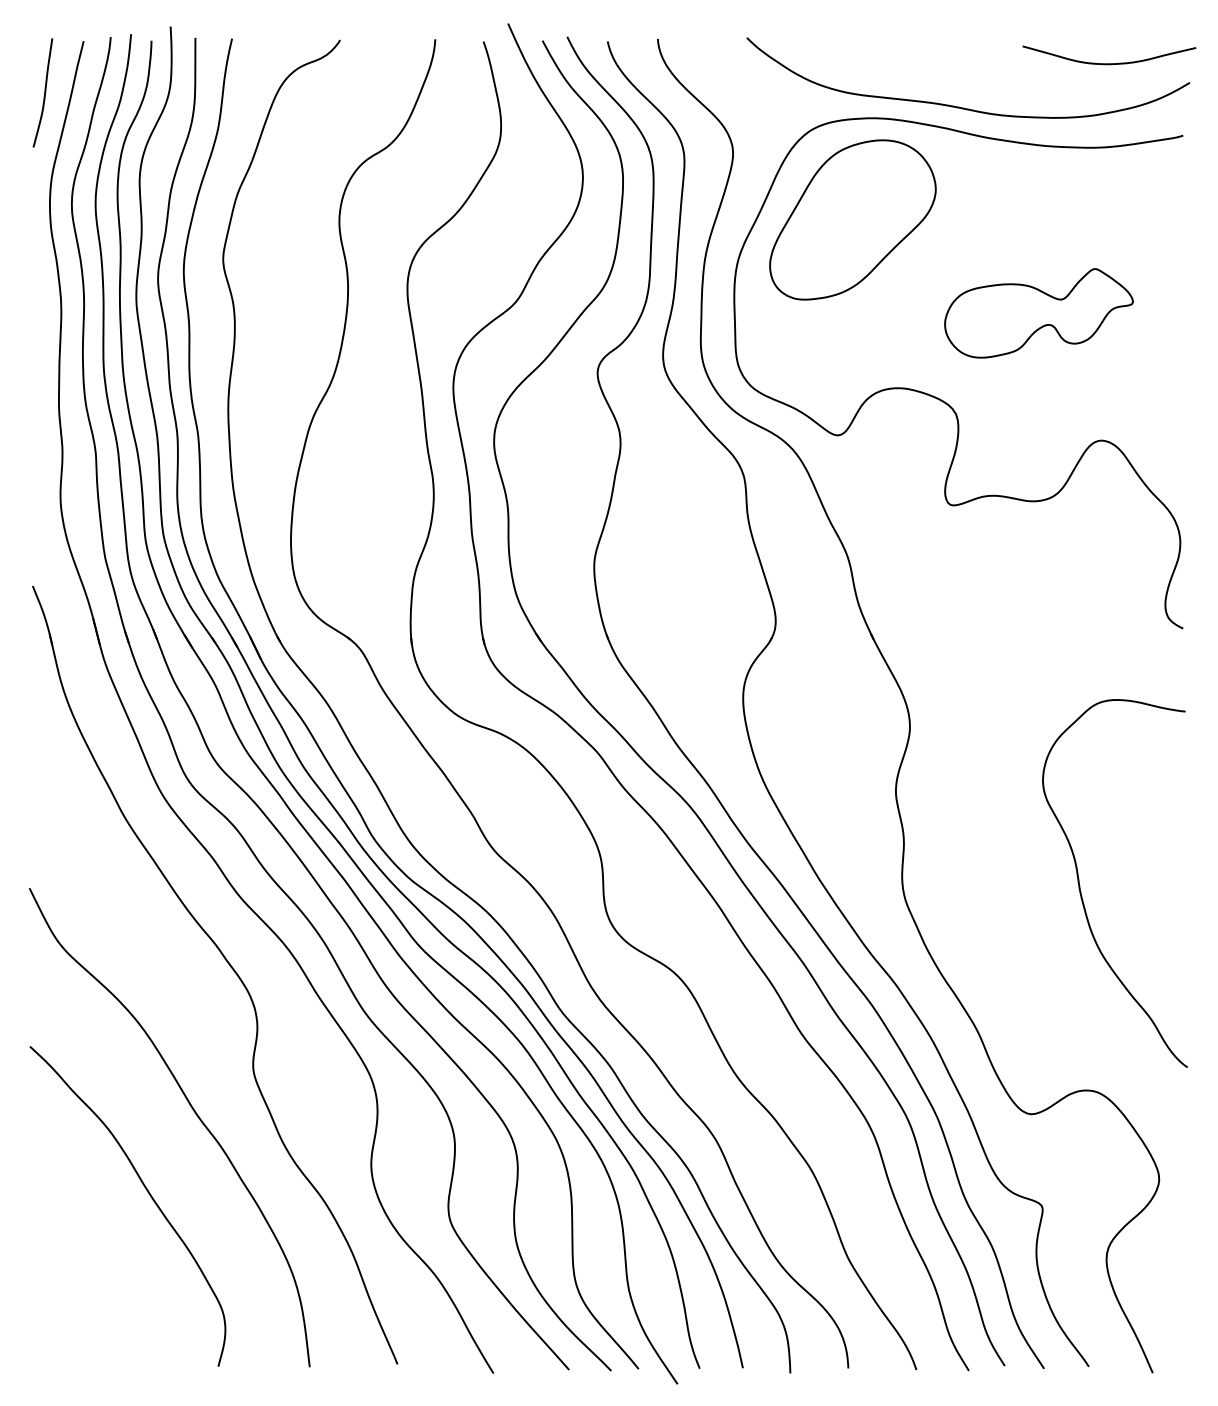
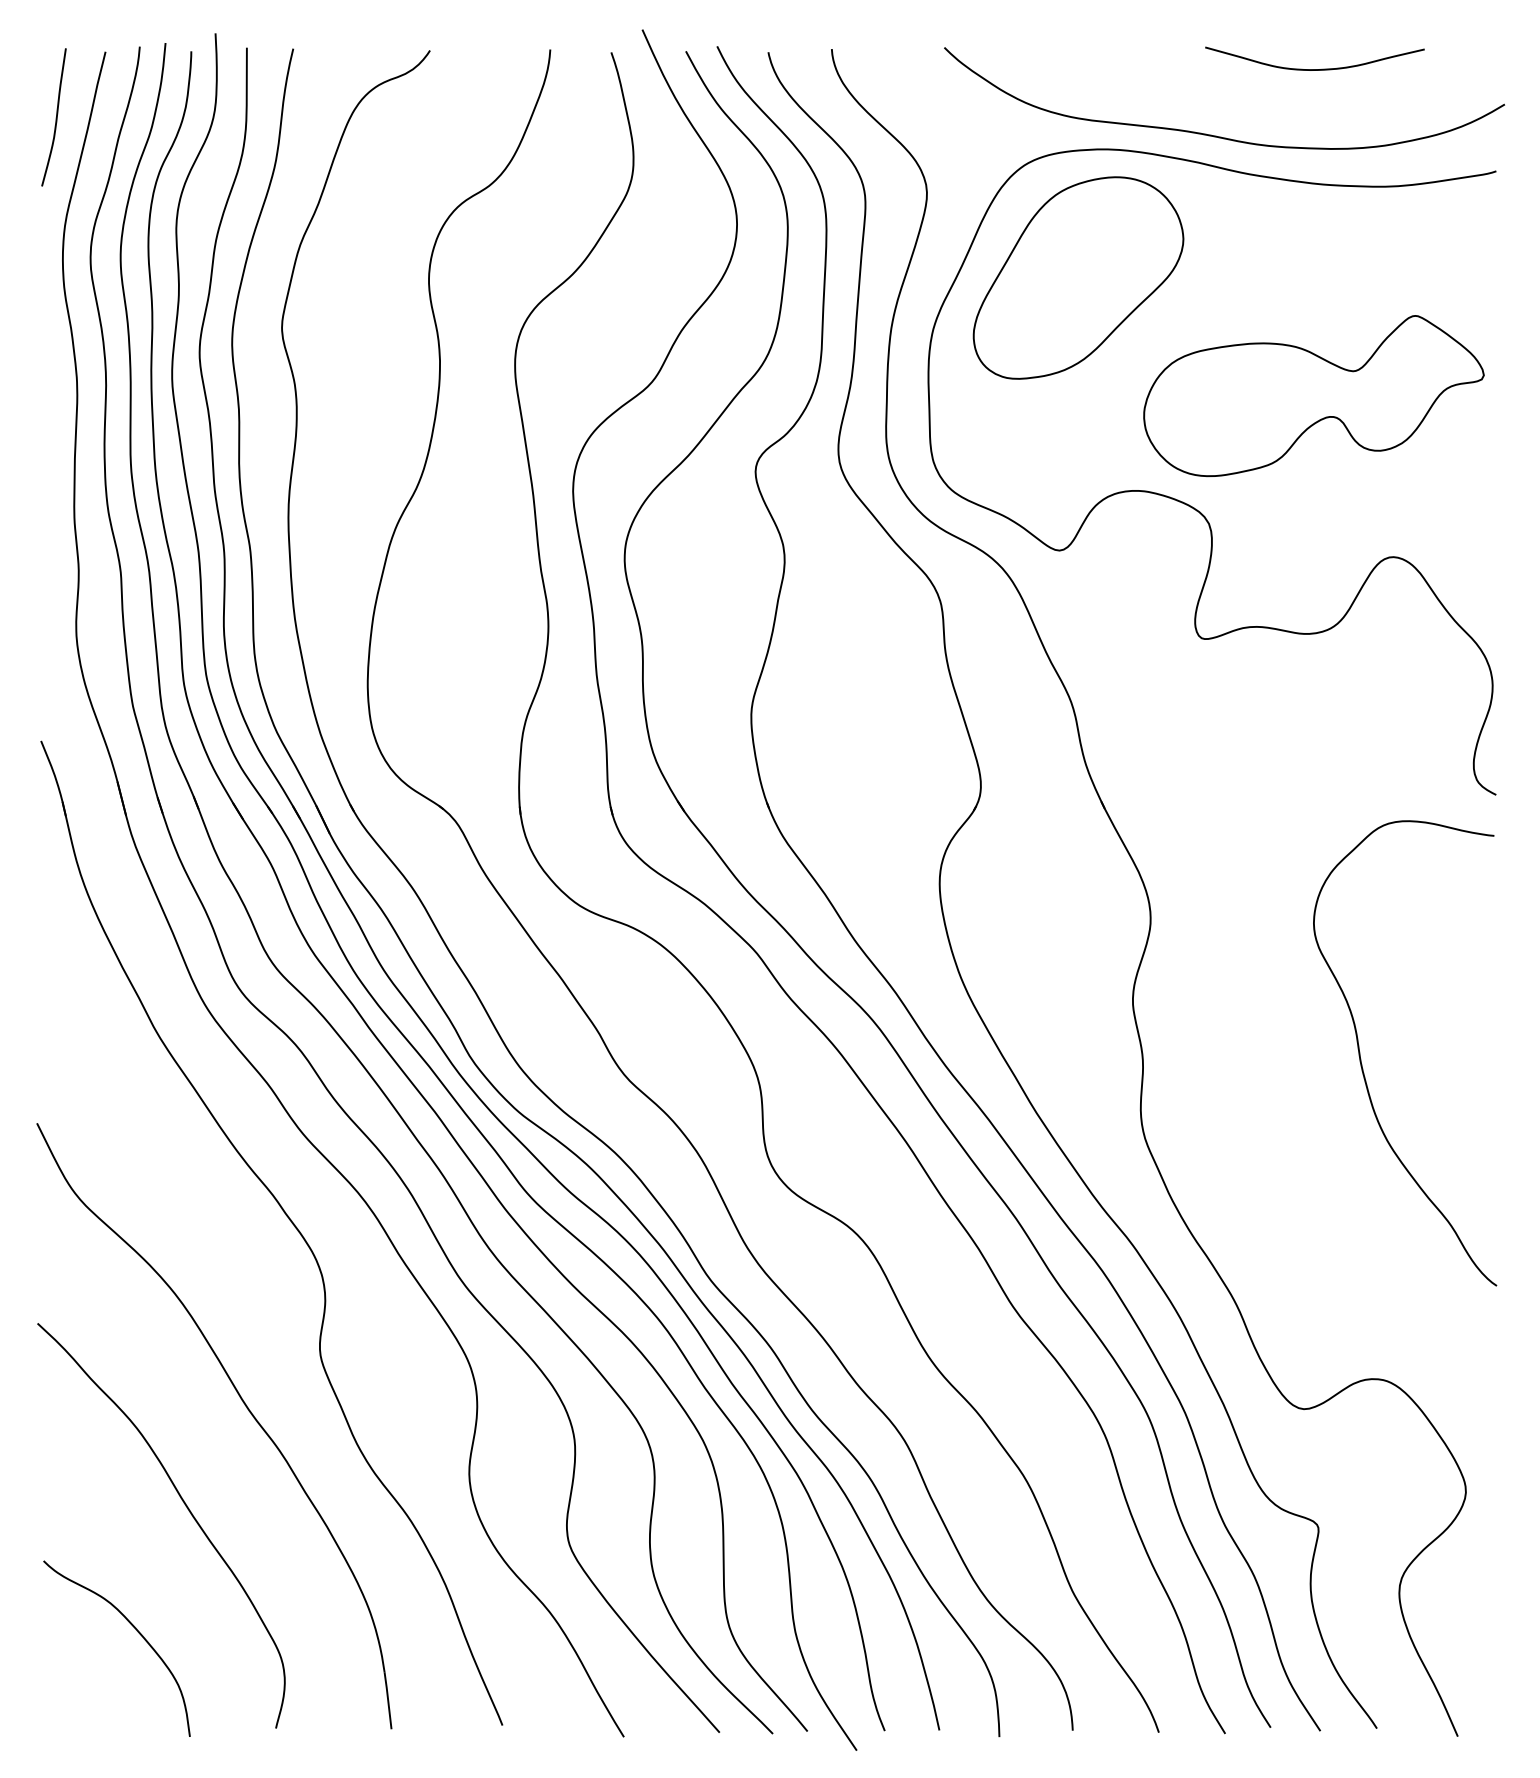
curve: (1109, 63) -> (1314, 69), moved
part: (1038, 313) -> (1313, 396), size x1.43
curve: (1081, 892) -> (1362, 1064), moved
curve: (108, 1290) -> (137, 1632), added

